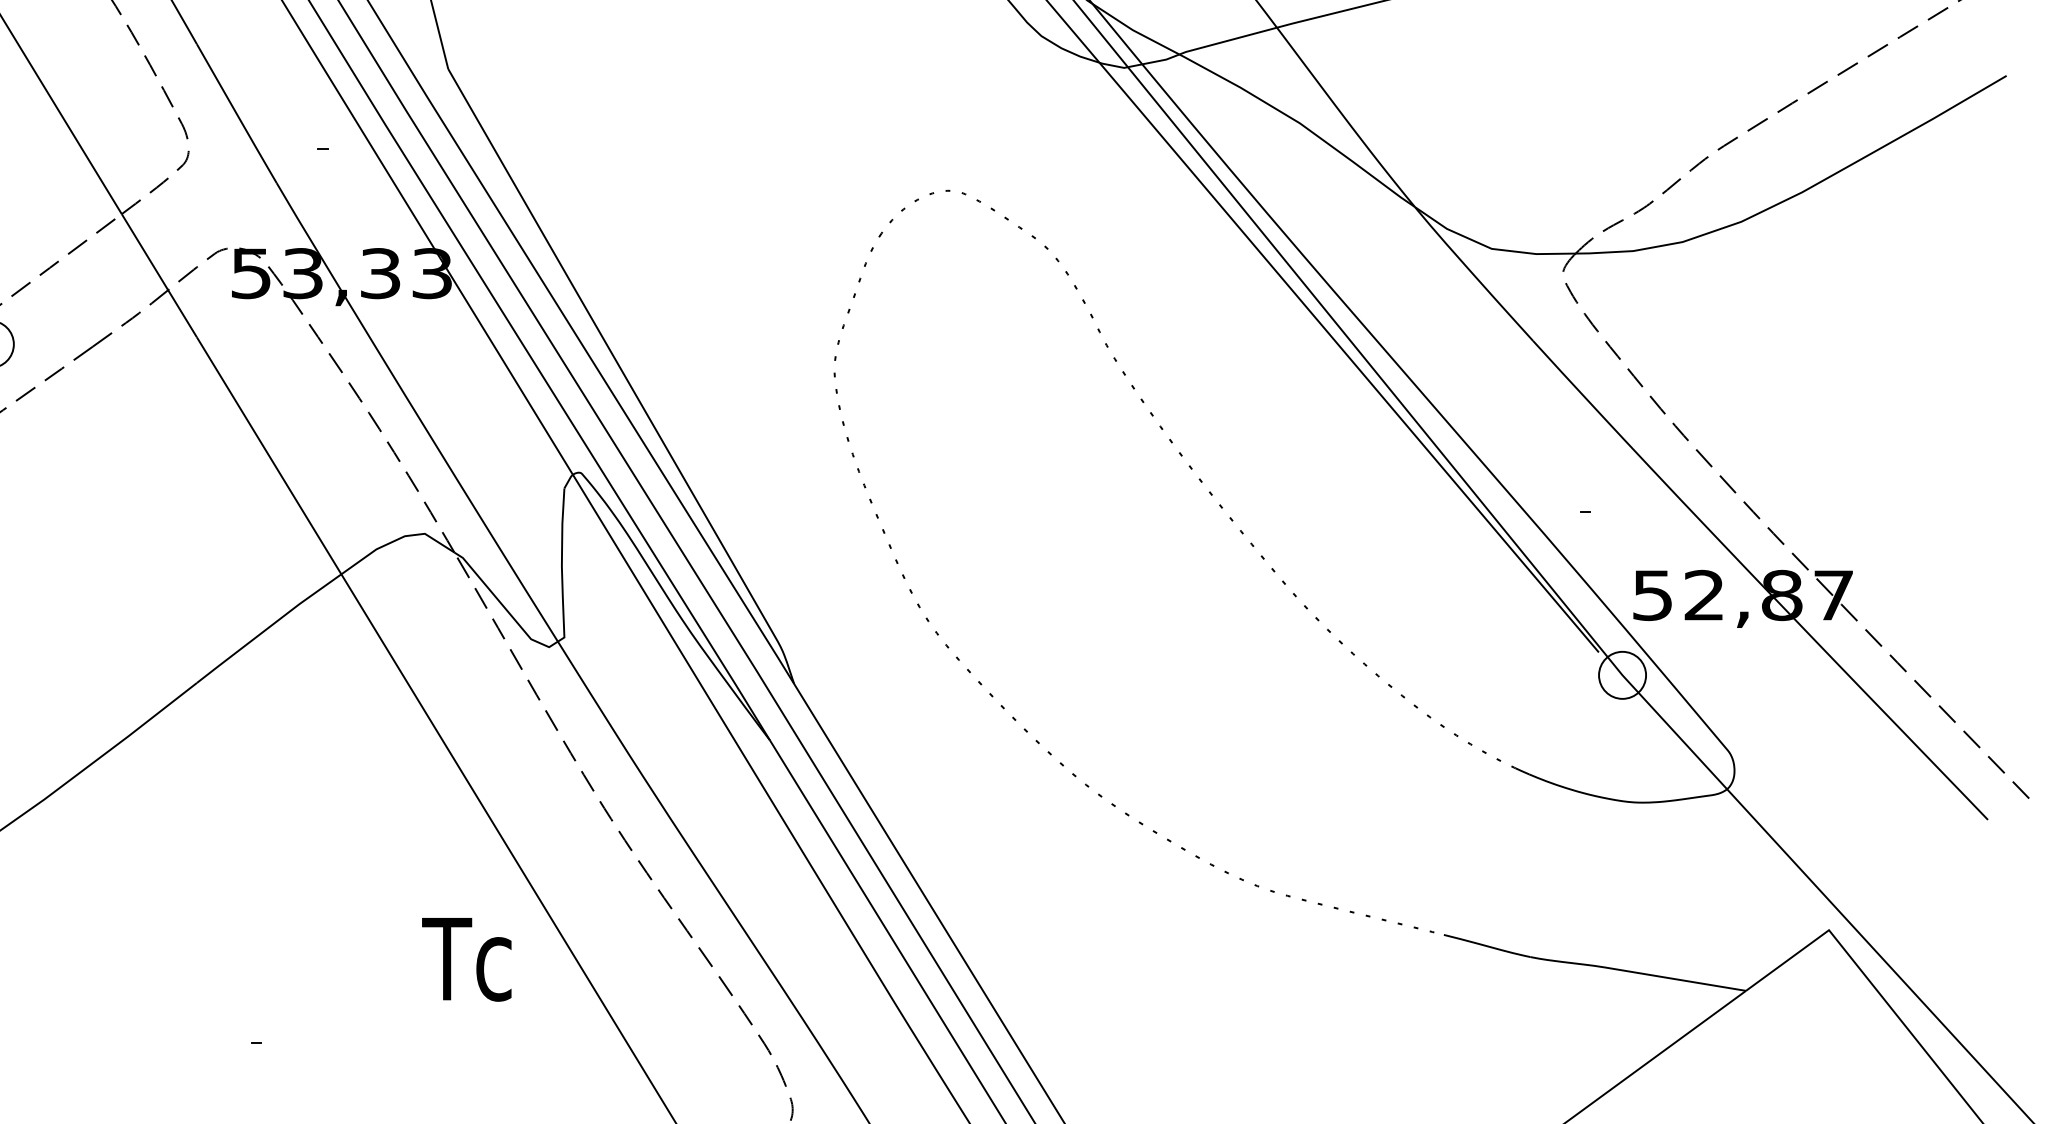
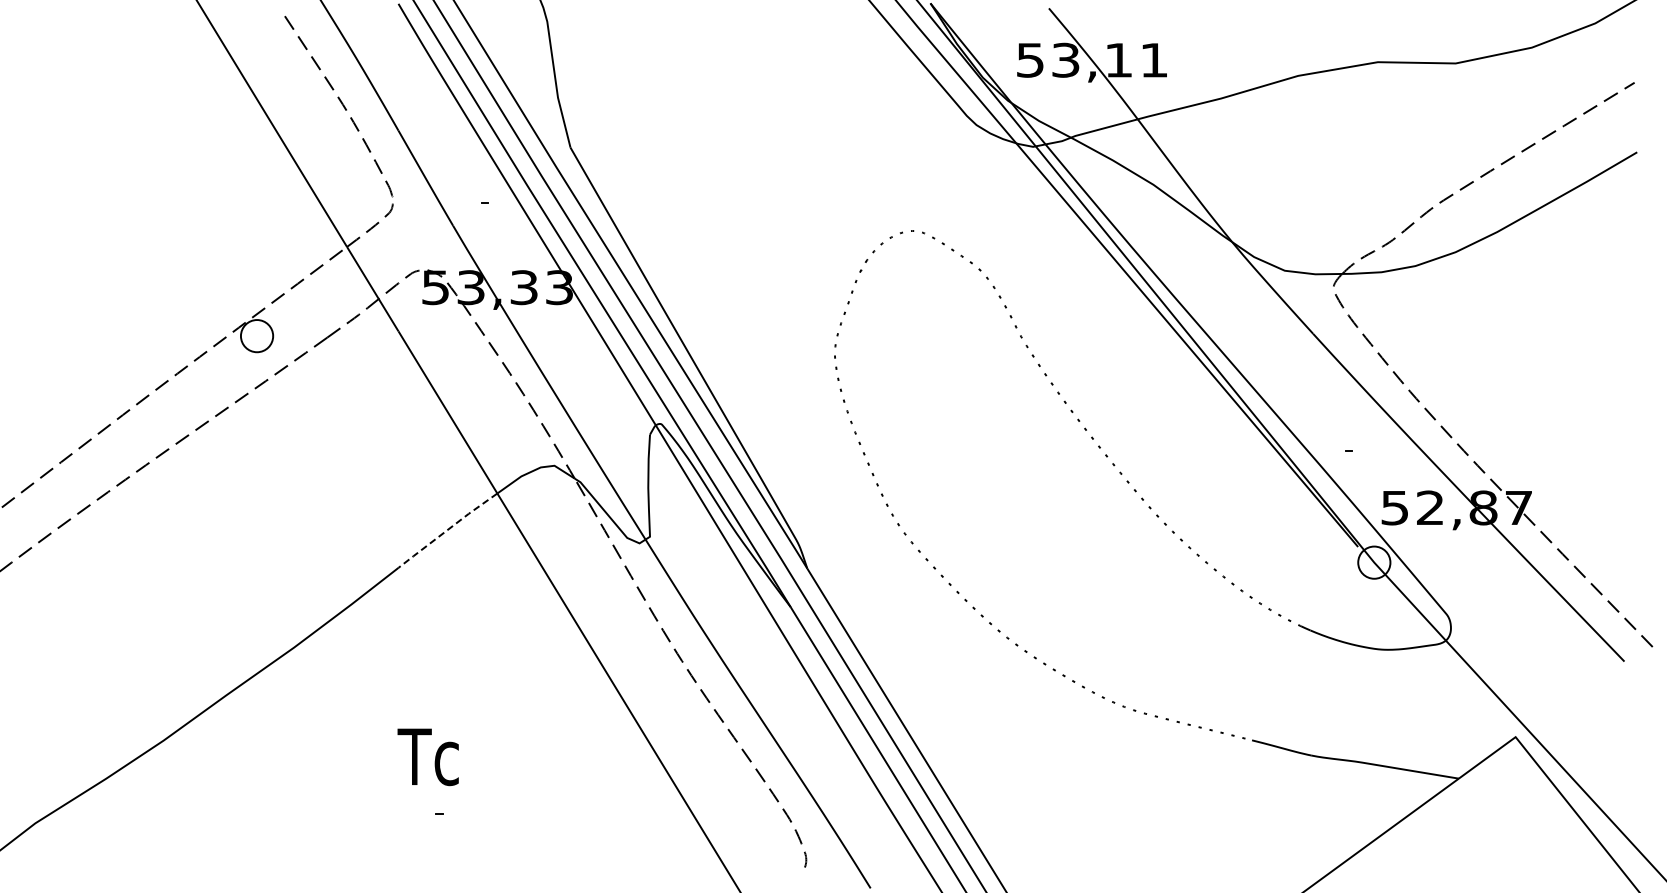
line: (268, 628) -> (447, 530), solid -> dashed
text: (465, 959) -> (427, 757), moved

